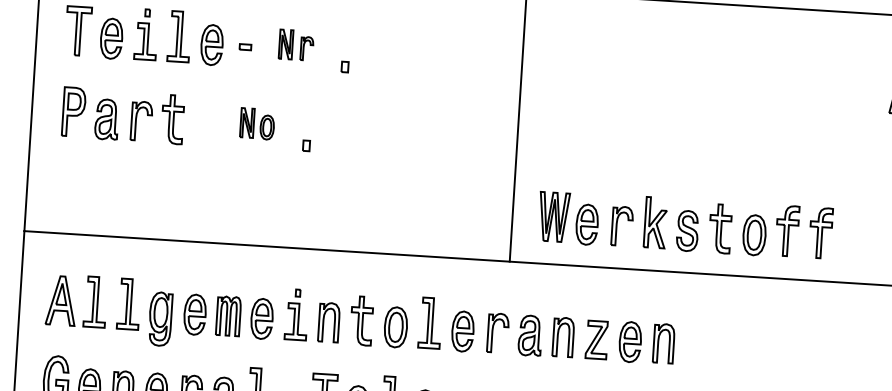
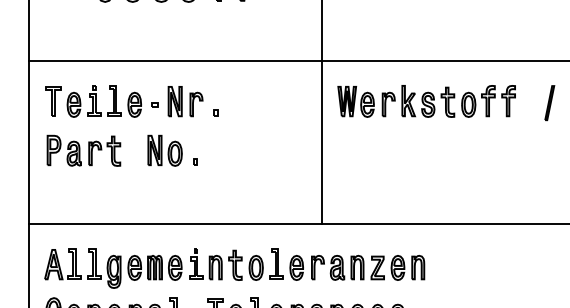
part: (296, 44) -> (185, 101), size x1.67
part: (256, 123) -> (164, 150), size x1.67
part: (685, 225) -> (426, 101), moved

